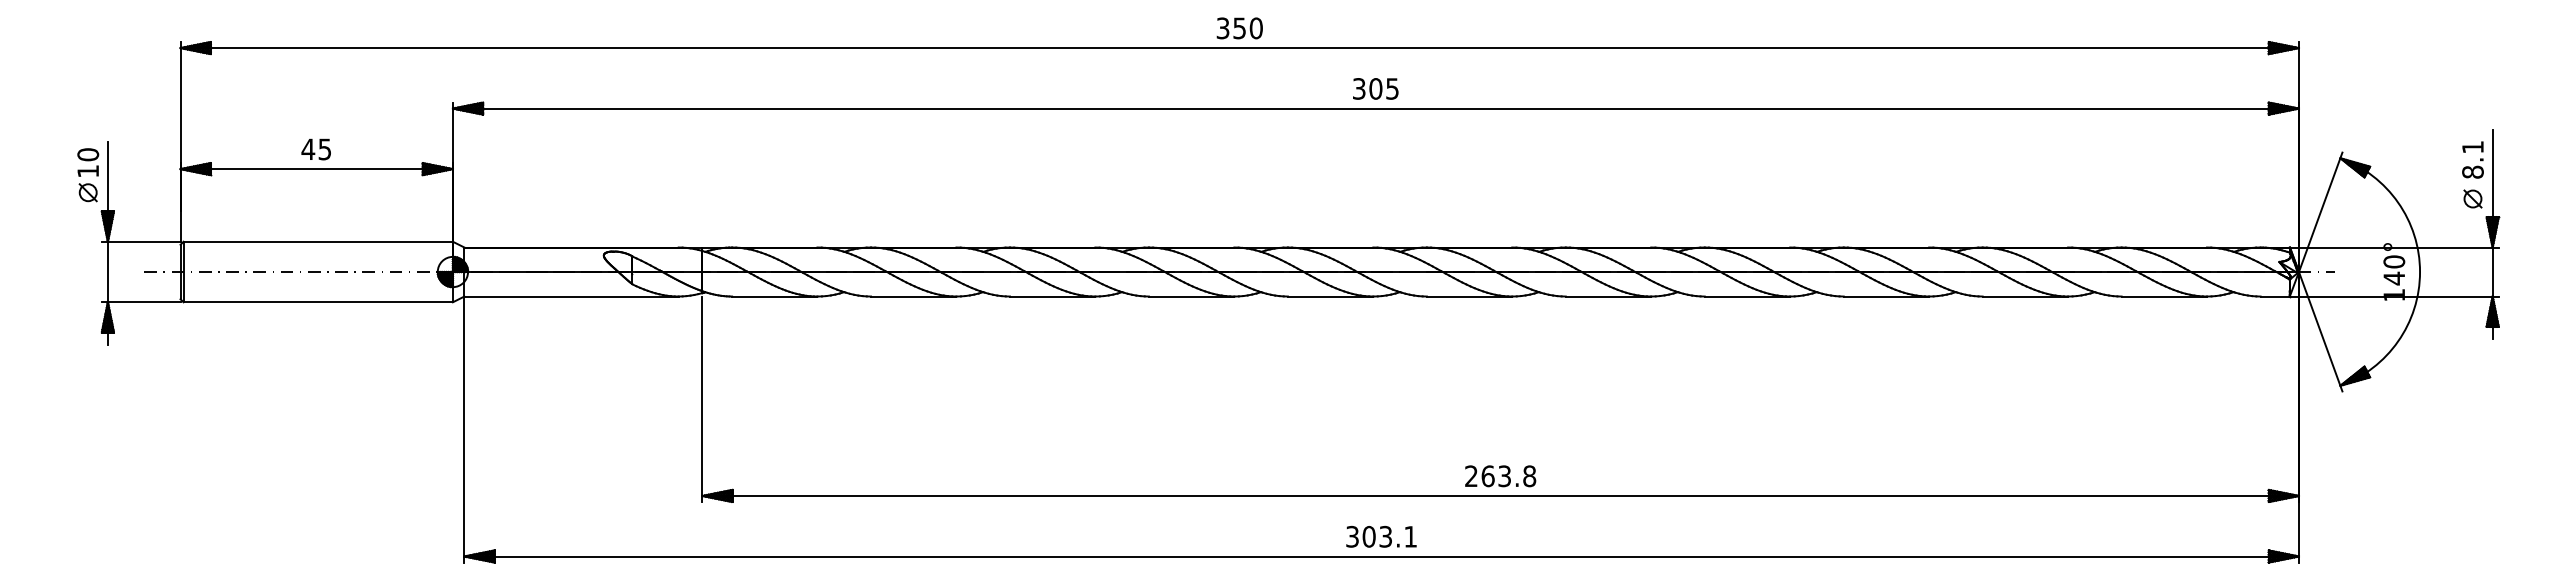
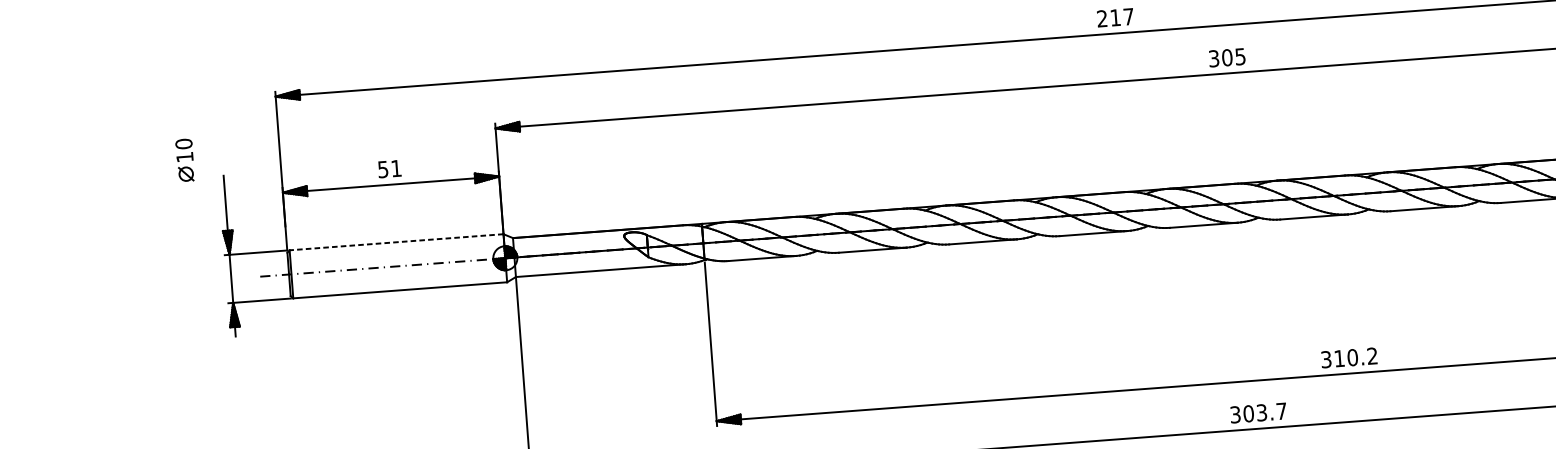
text: (1239, 28) -> (1115, 17), 350 -> 217
text: (315, 149) -> (388, 169), 45 -> 51
part: (88, 175) -> (185, 160), moved
line: (318, 241) -> (396, 242), solid -> dashed
text: (1500, 476) -> (1349, 358), 263.8 -> 310.2
text: (1410, 536) -> (1281, 411), 303.1 -> 303.7

